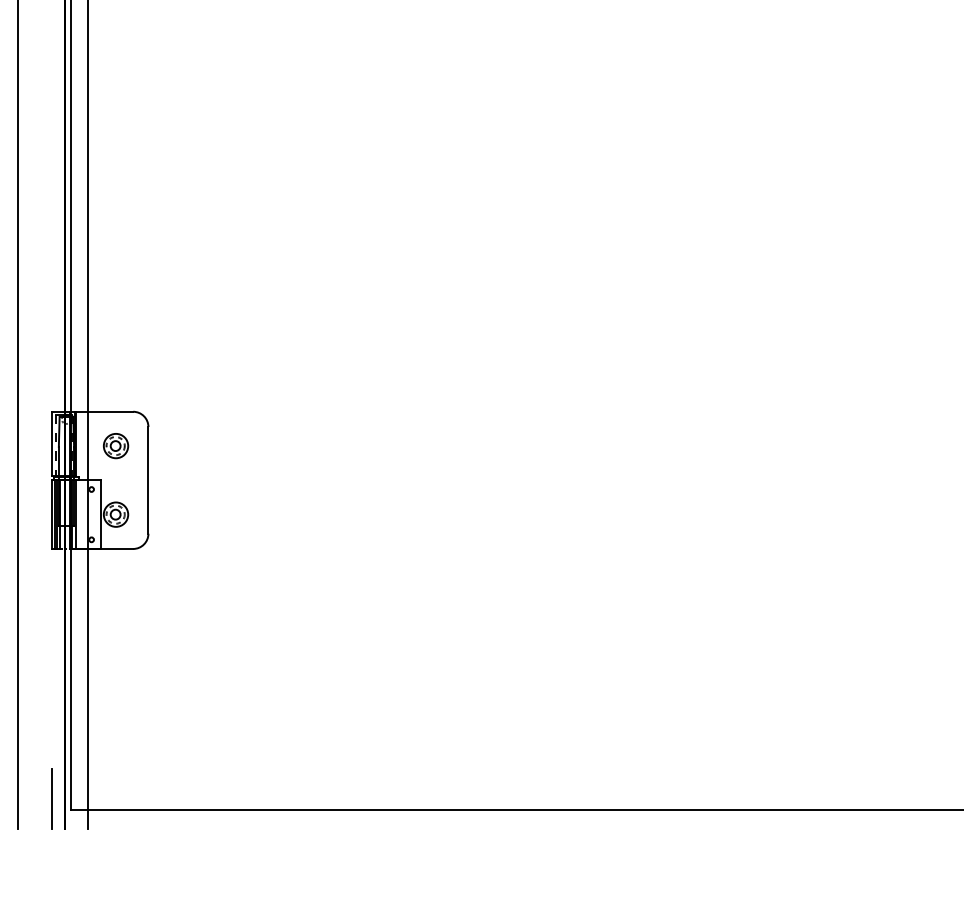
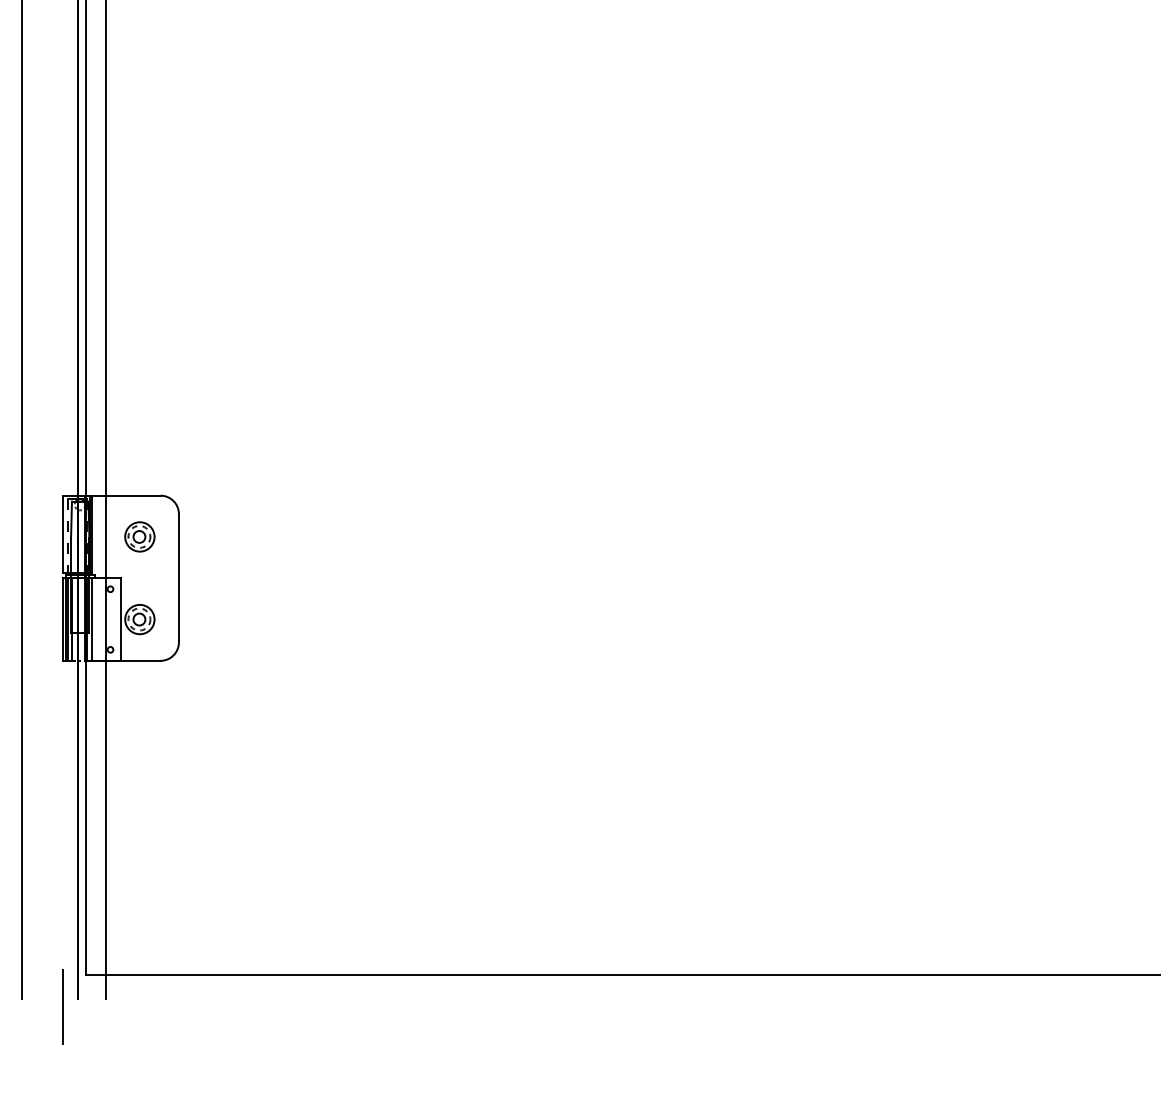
line: (51, 798) -> (62, 1006), moved

